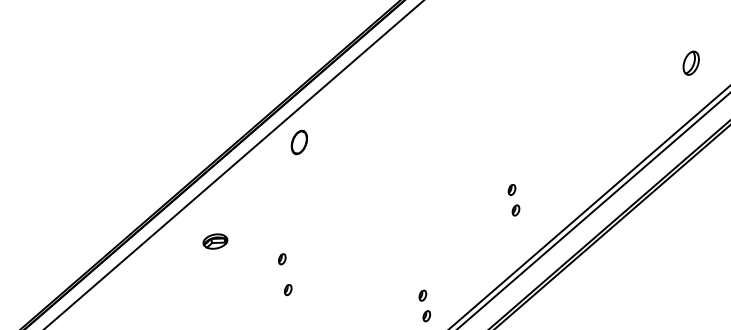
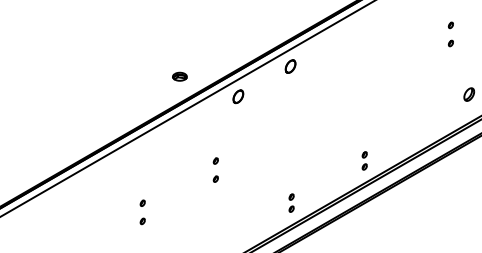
part: (378, 73) -> (290, 66), added
part: (513, 199) -> (364, 160), moved
part: (214, 241) -> (179, 76), moved

